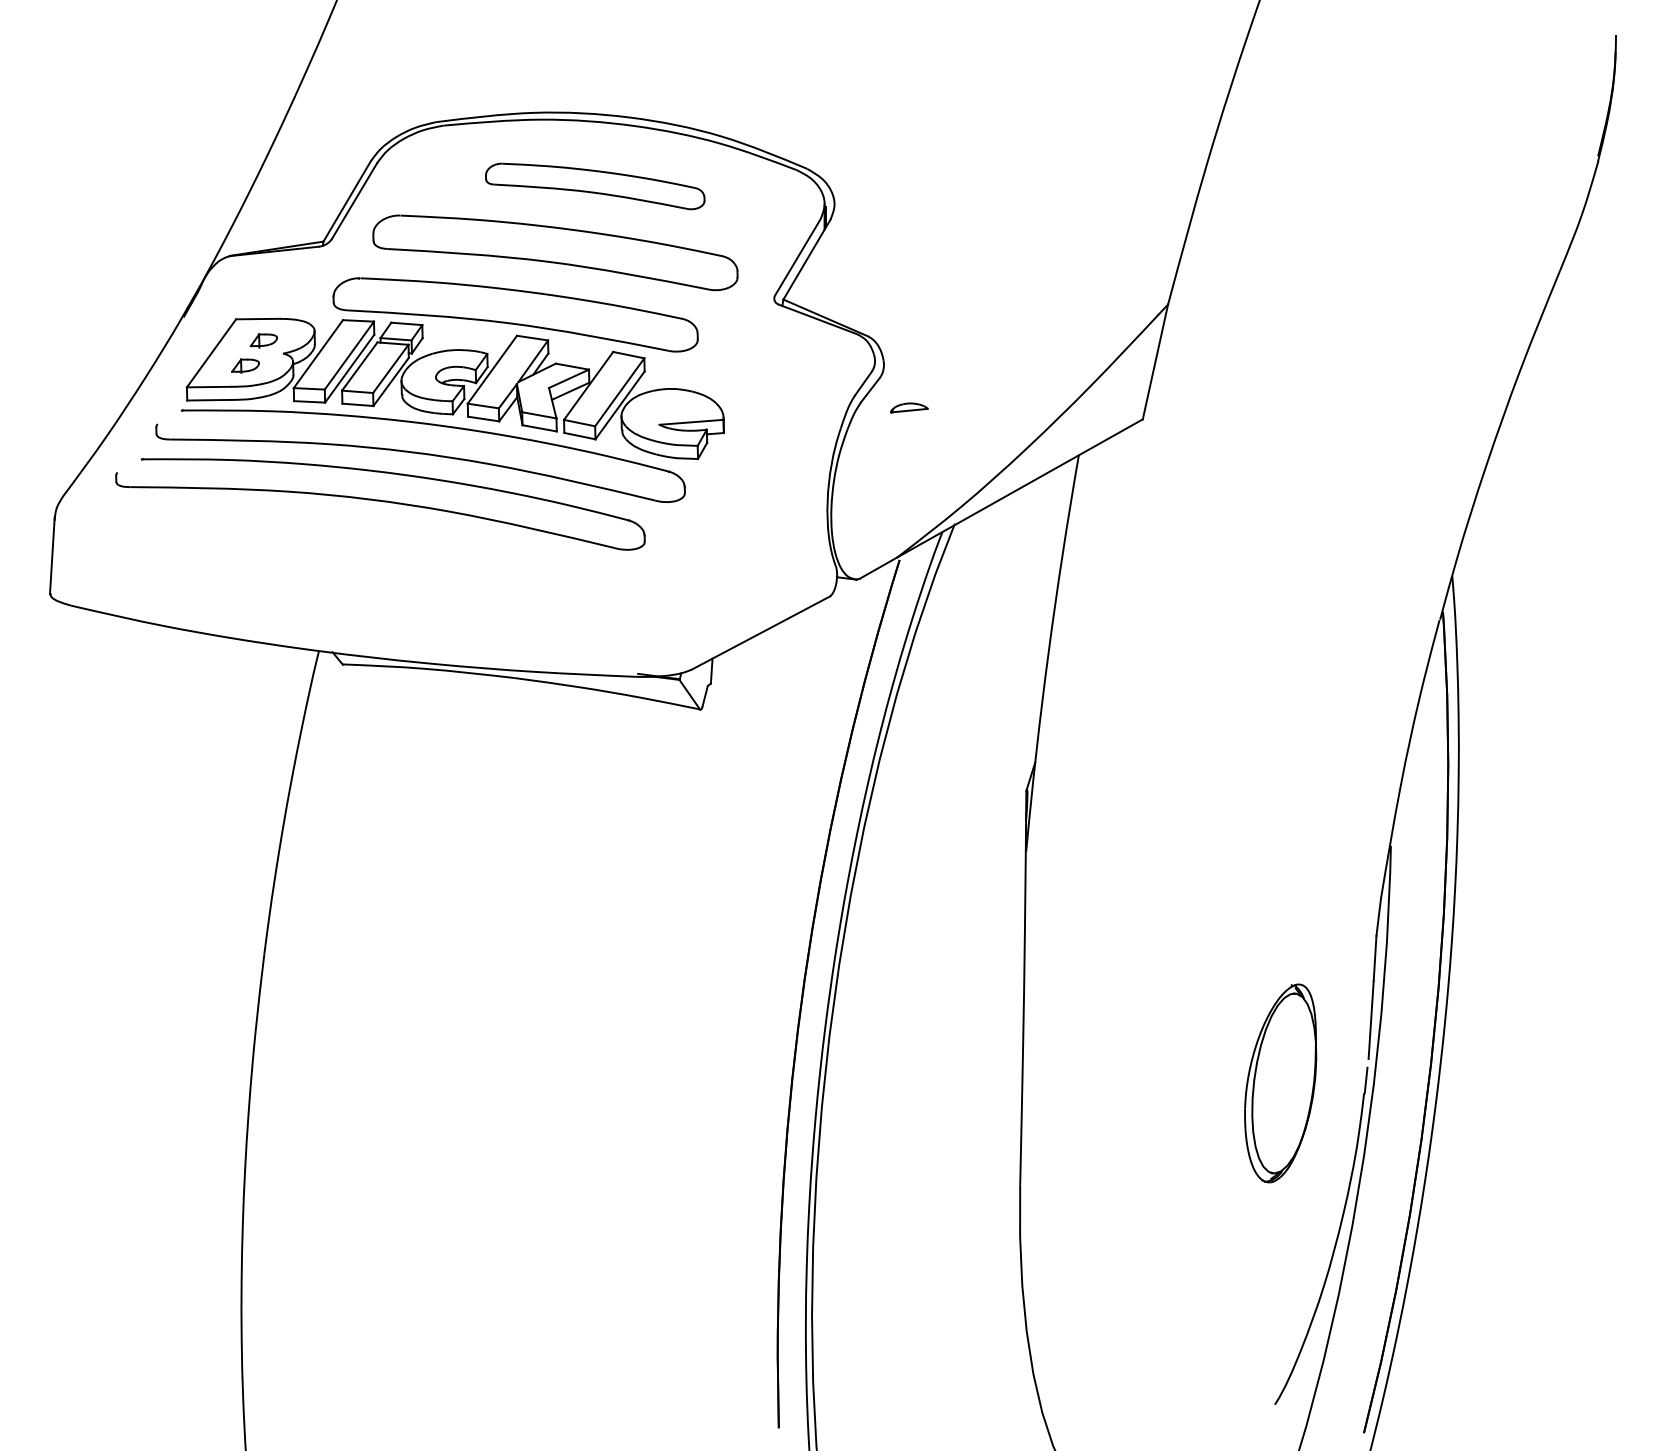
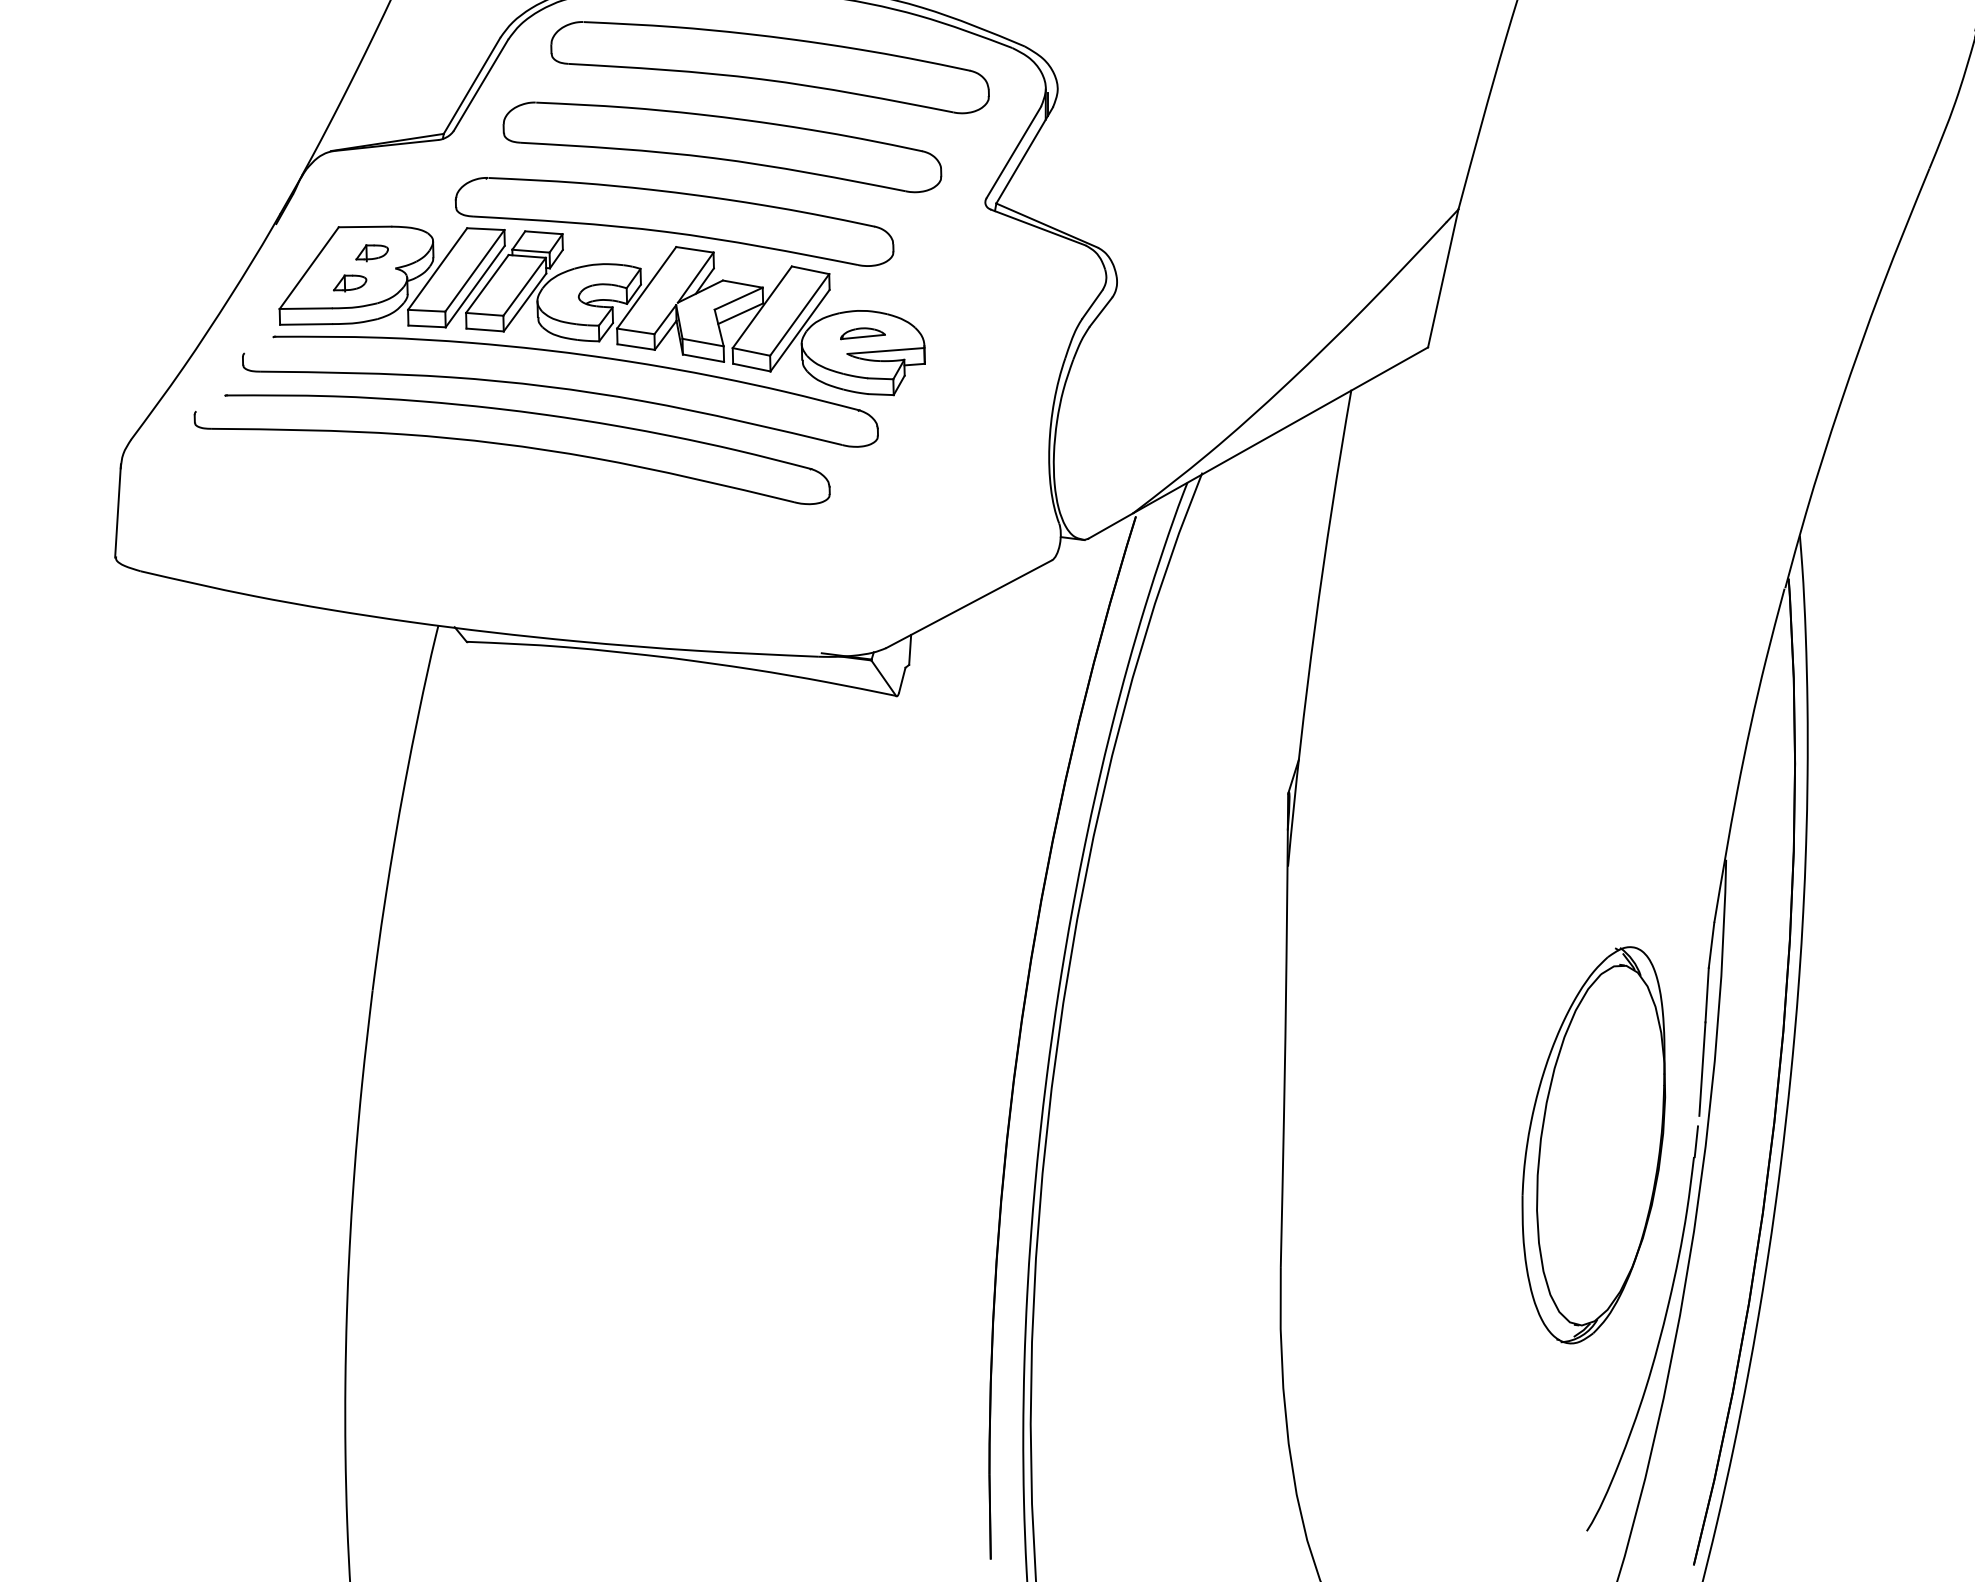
part: (595, 186) -> (770, 67), size x1.67
part: (909, 407) -> (863, 333), moved
part: (1280, 1083) -> (1593, 1145), size x1.67

